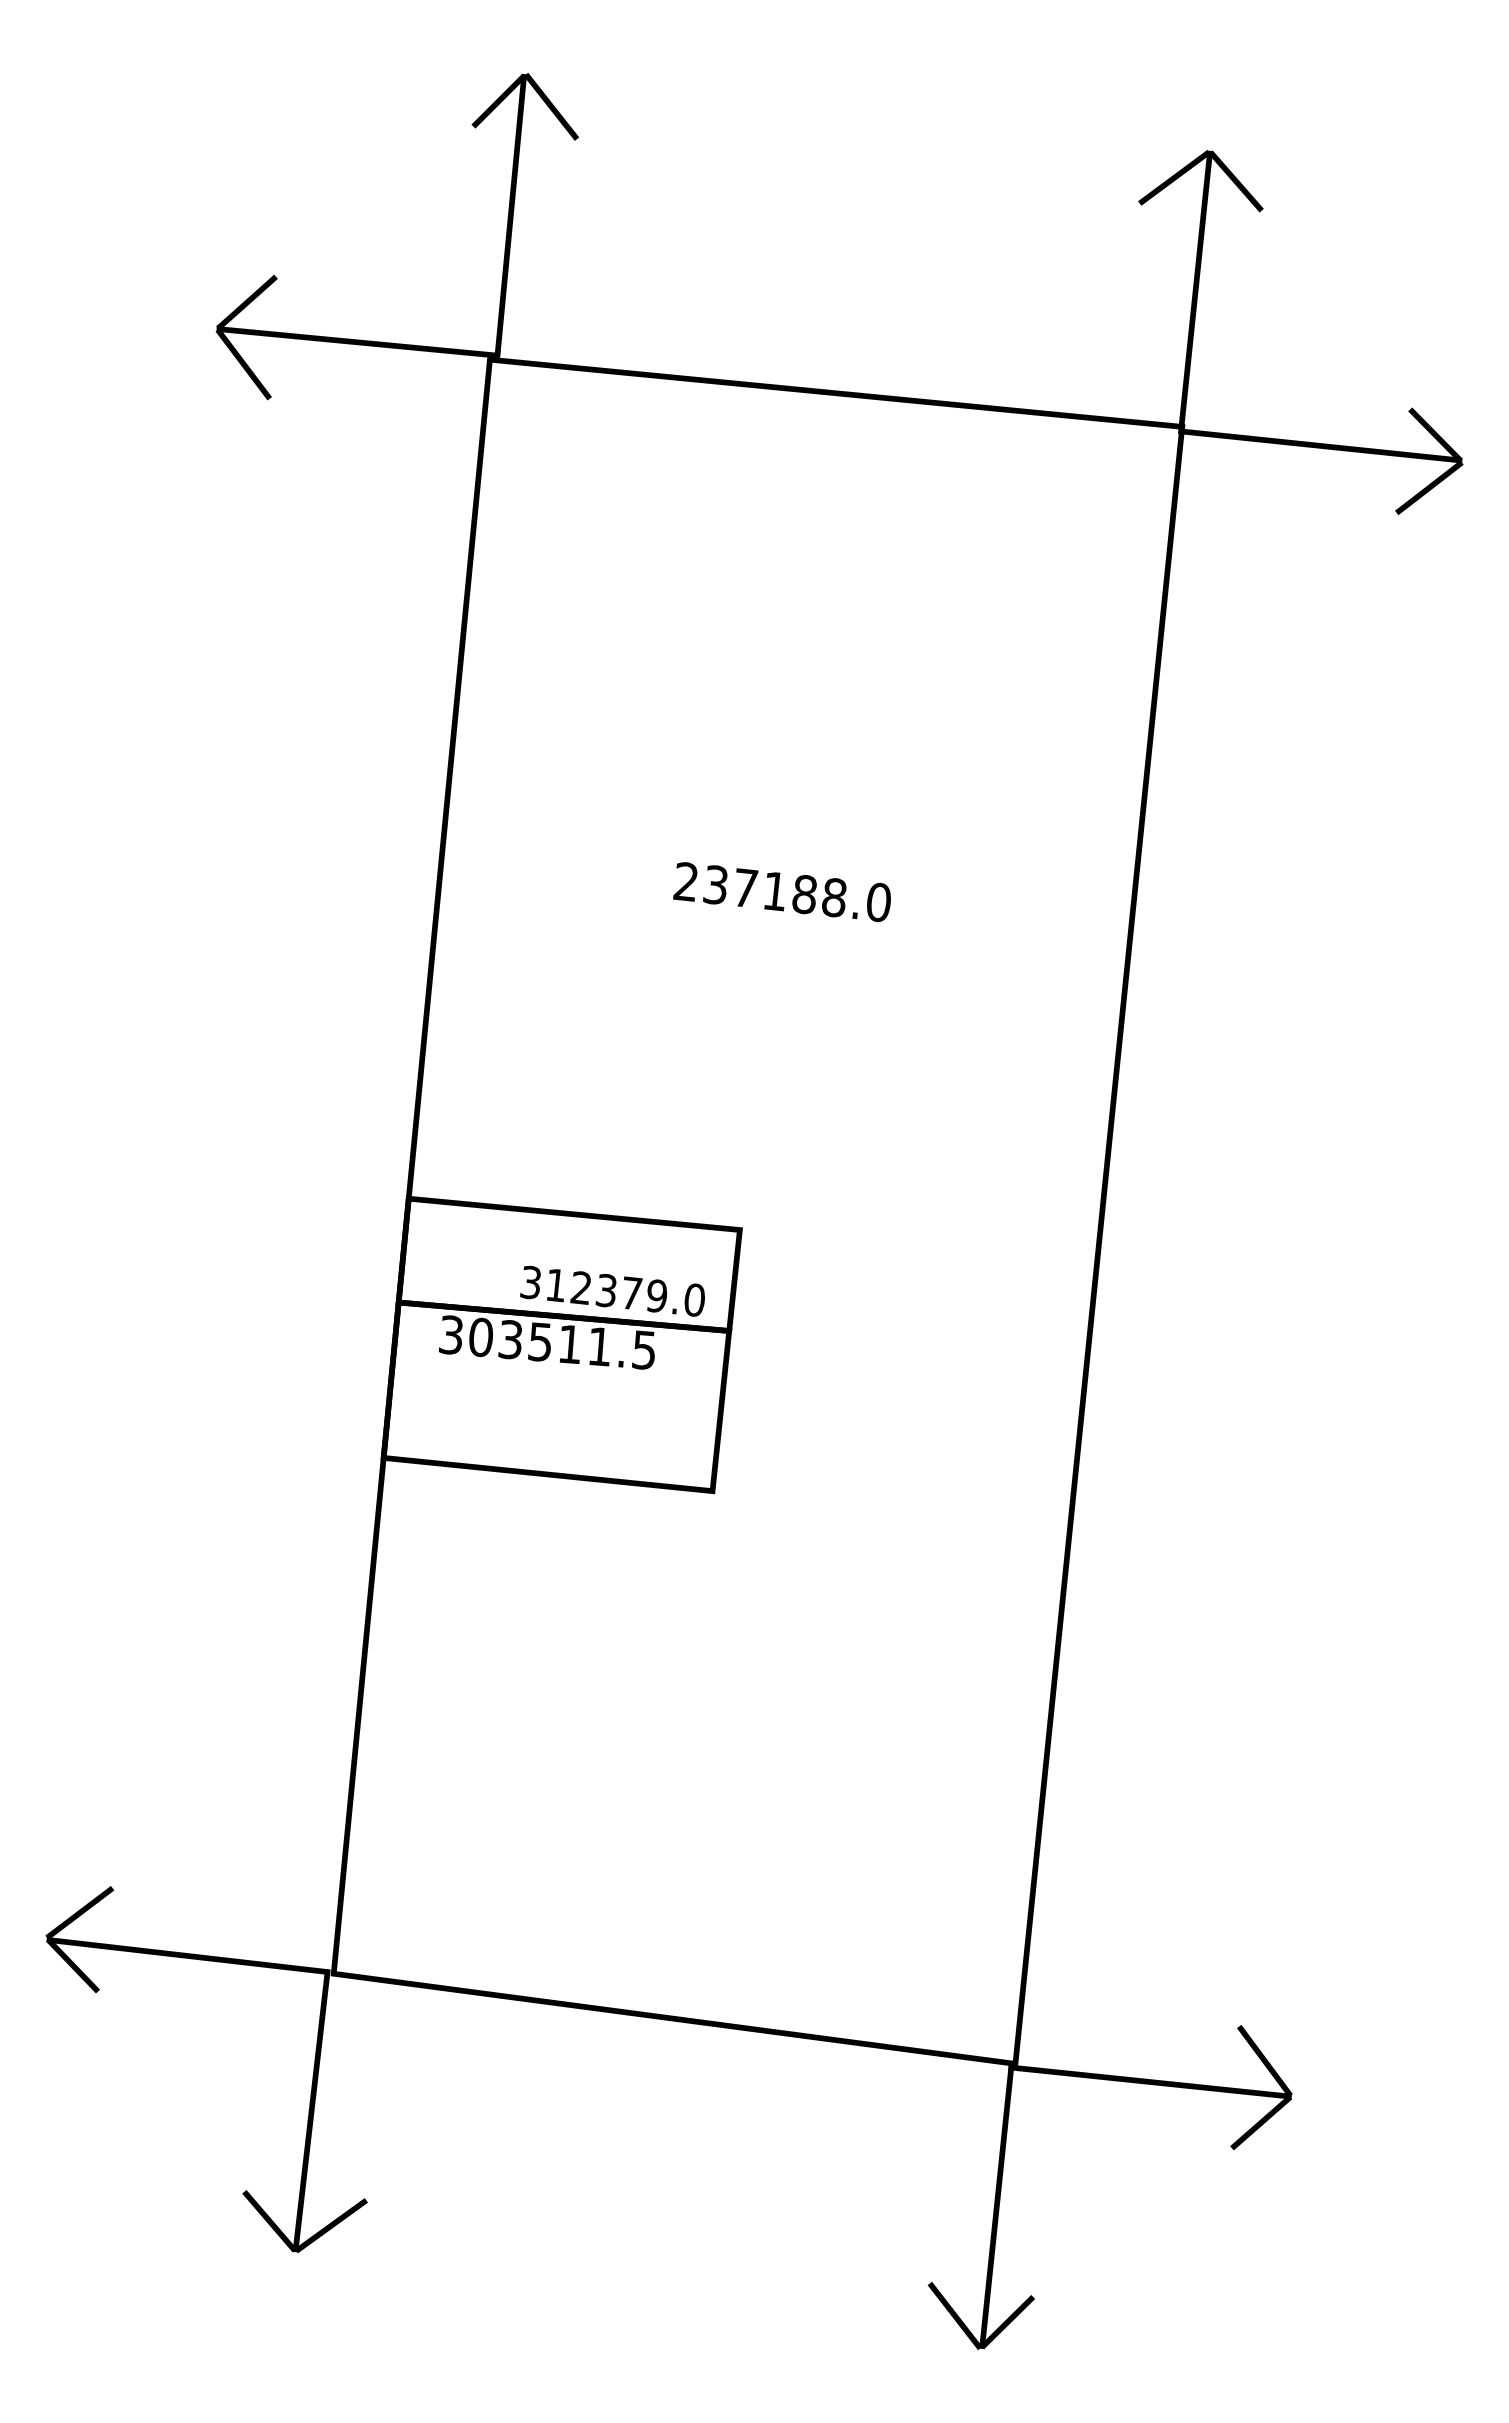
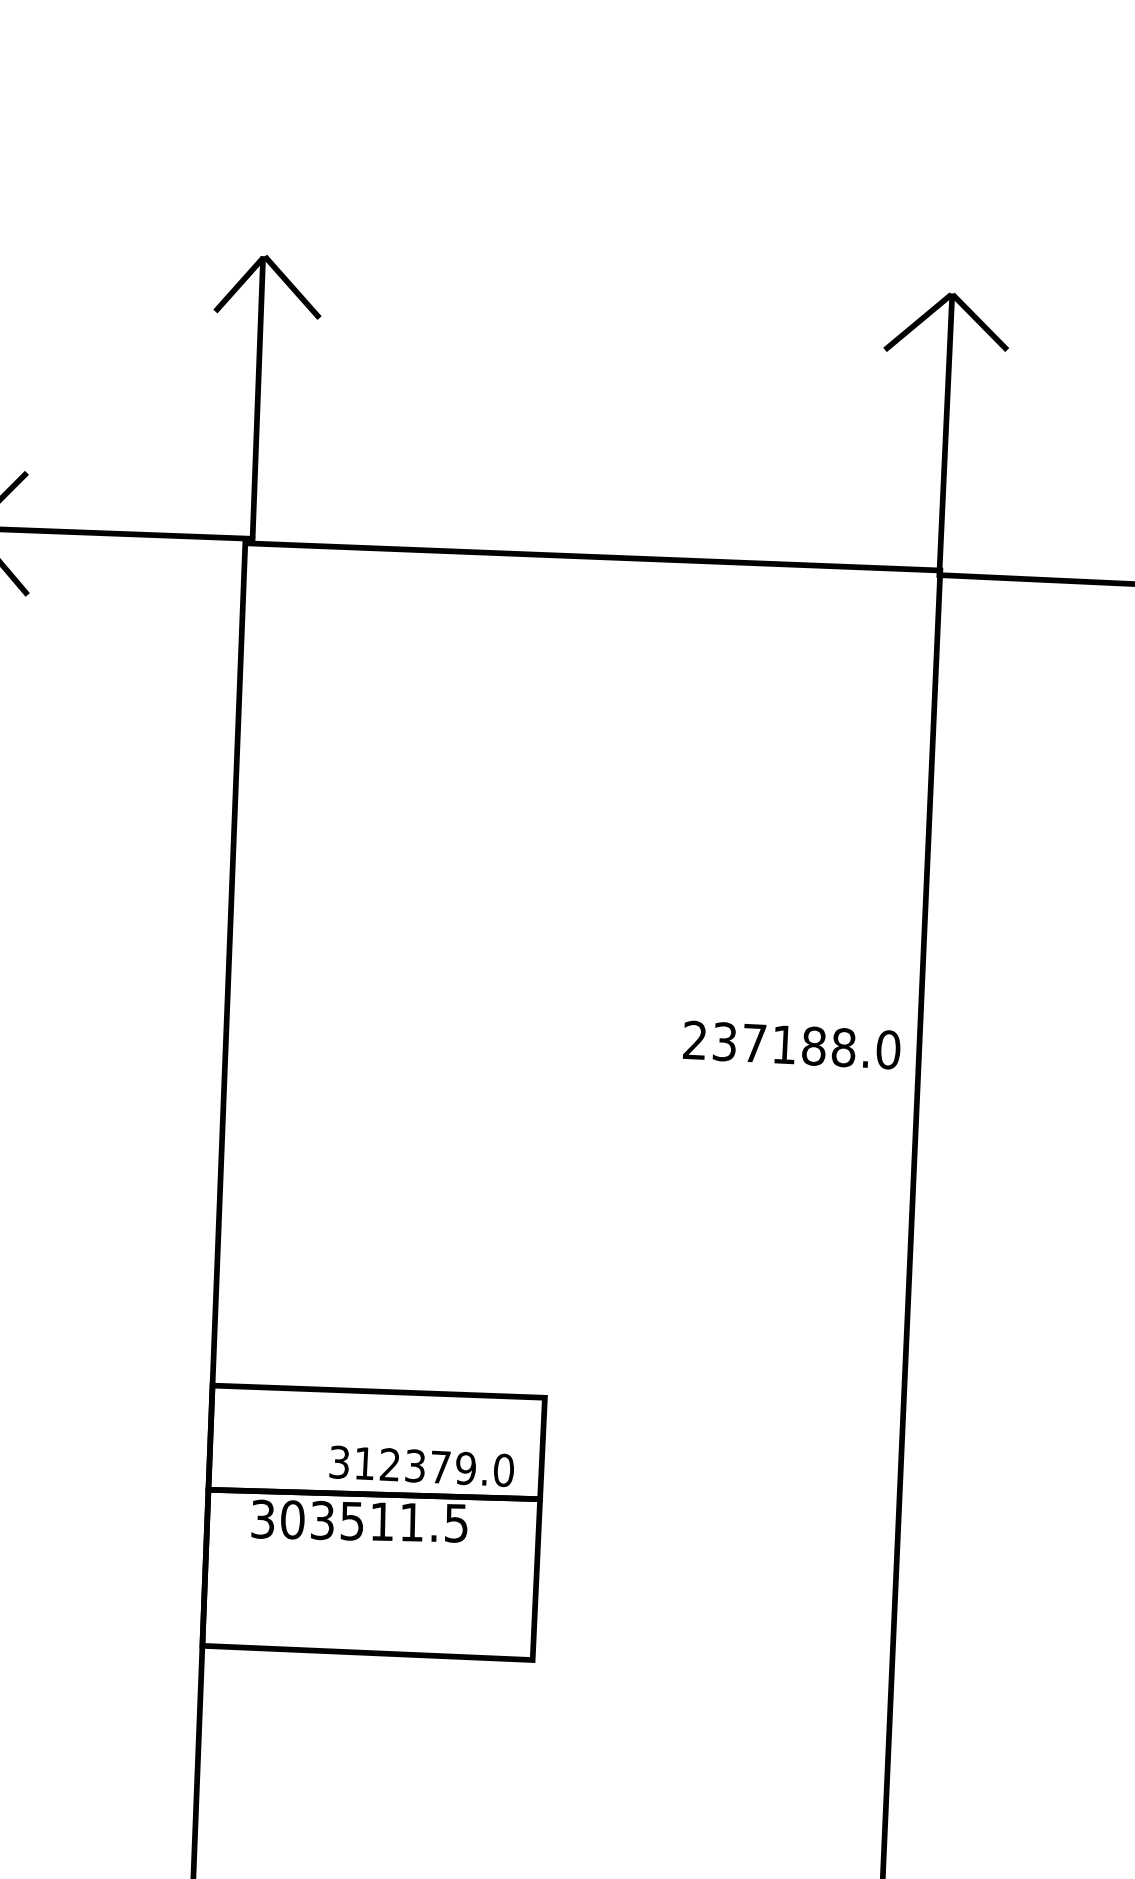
text: (781, 891) -> (790, 1044), moved

